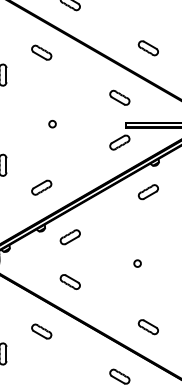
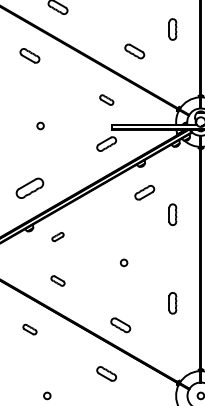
part: (119, 97) -> (106, 99), size x0.7
part: (41, 187) -> (29, 188), size x1.4
part: (148, 191) -> (144, 192), moved
part: (69, 236) -> (57, 236), size x0.6
part: (69, 281) -> (57, 280), size x0.7
part: (148, 327) -> (120, 325), moved
part: (41, 331) -> (29, 329), size x0.7

